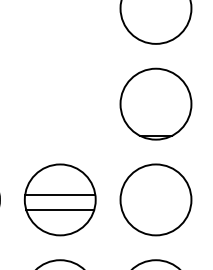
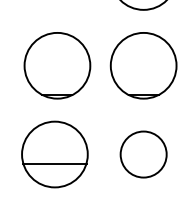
part: (62, 103) -> (56, 65), added
line: (60, 195) -> (55, 150), removed
circle: (155, 199) -> (143, 154), size x0.7

